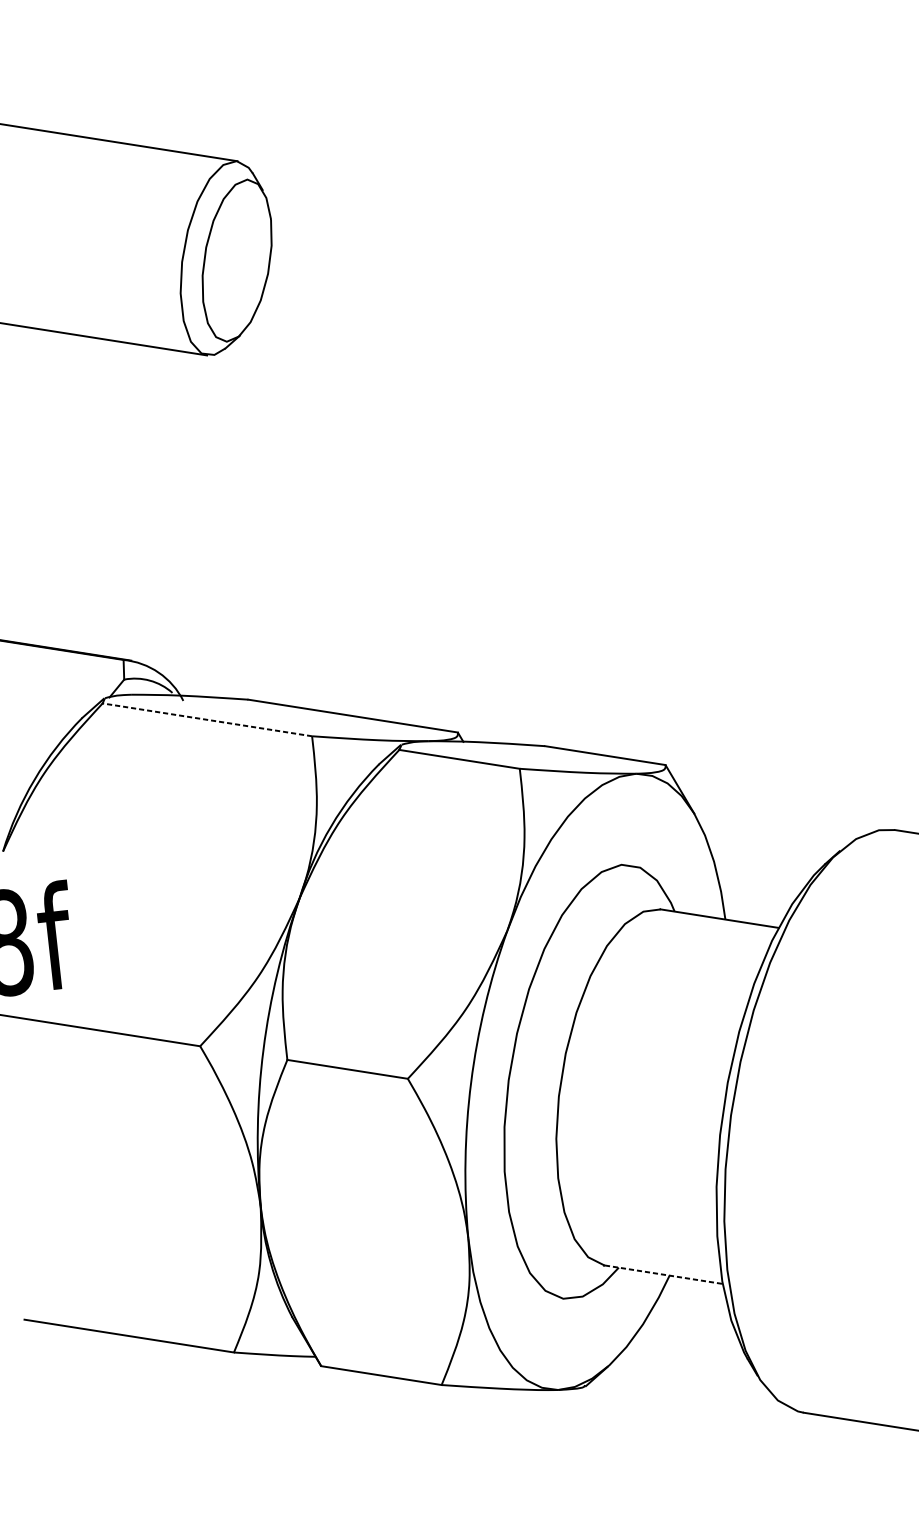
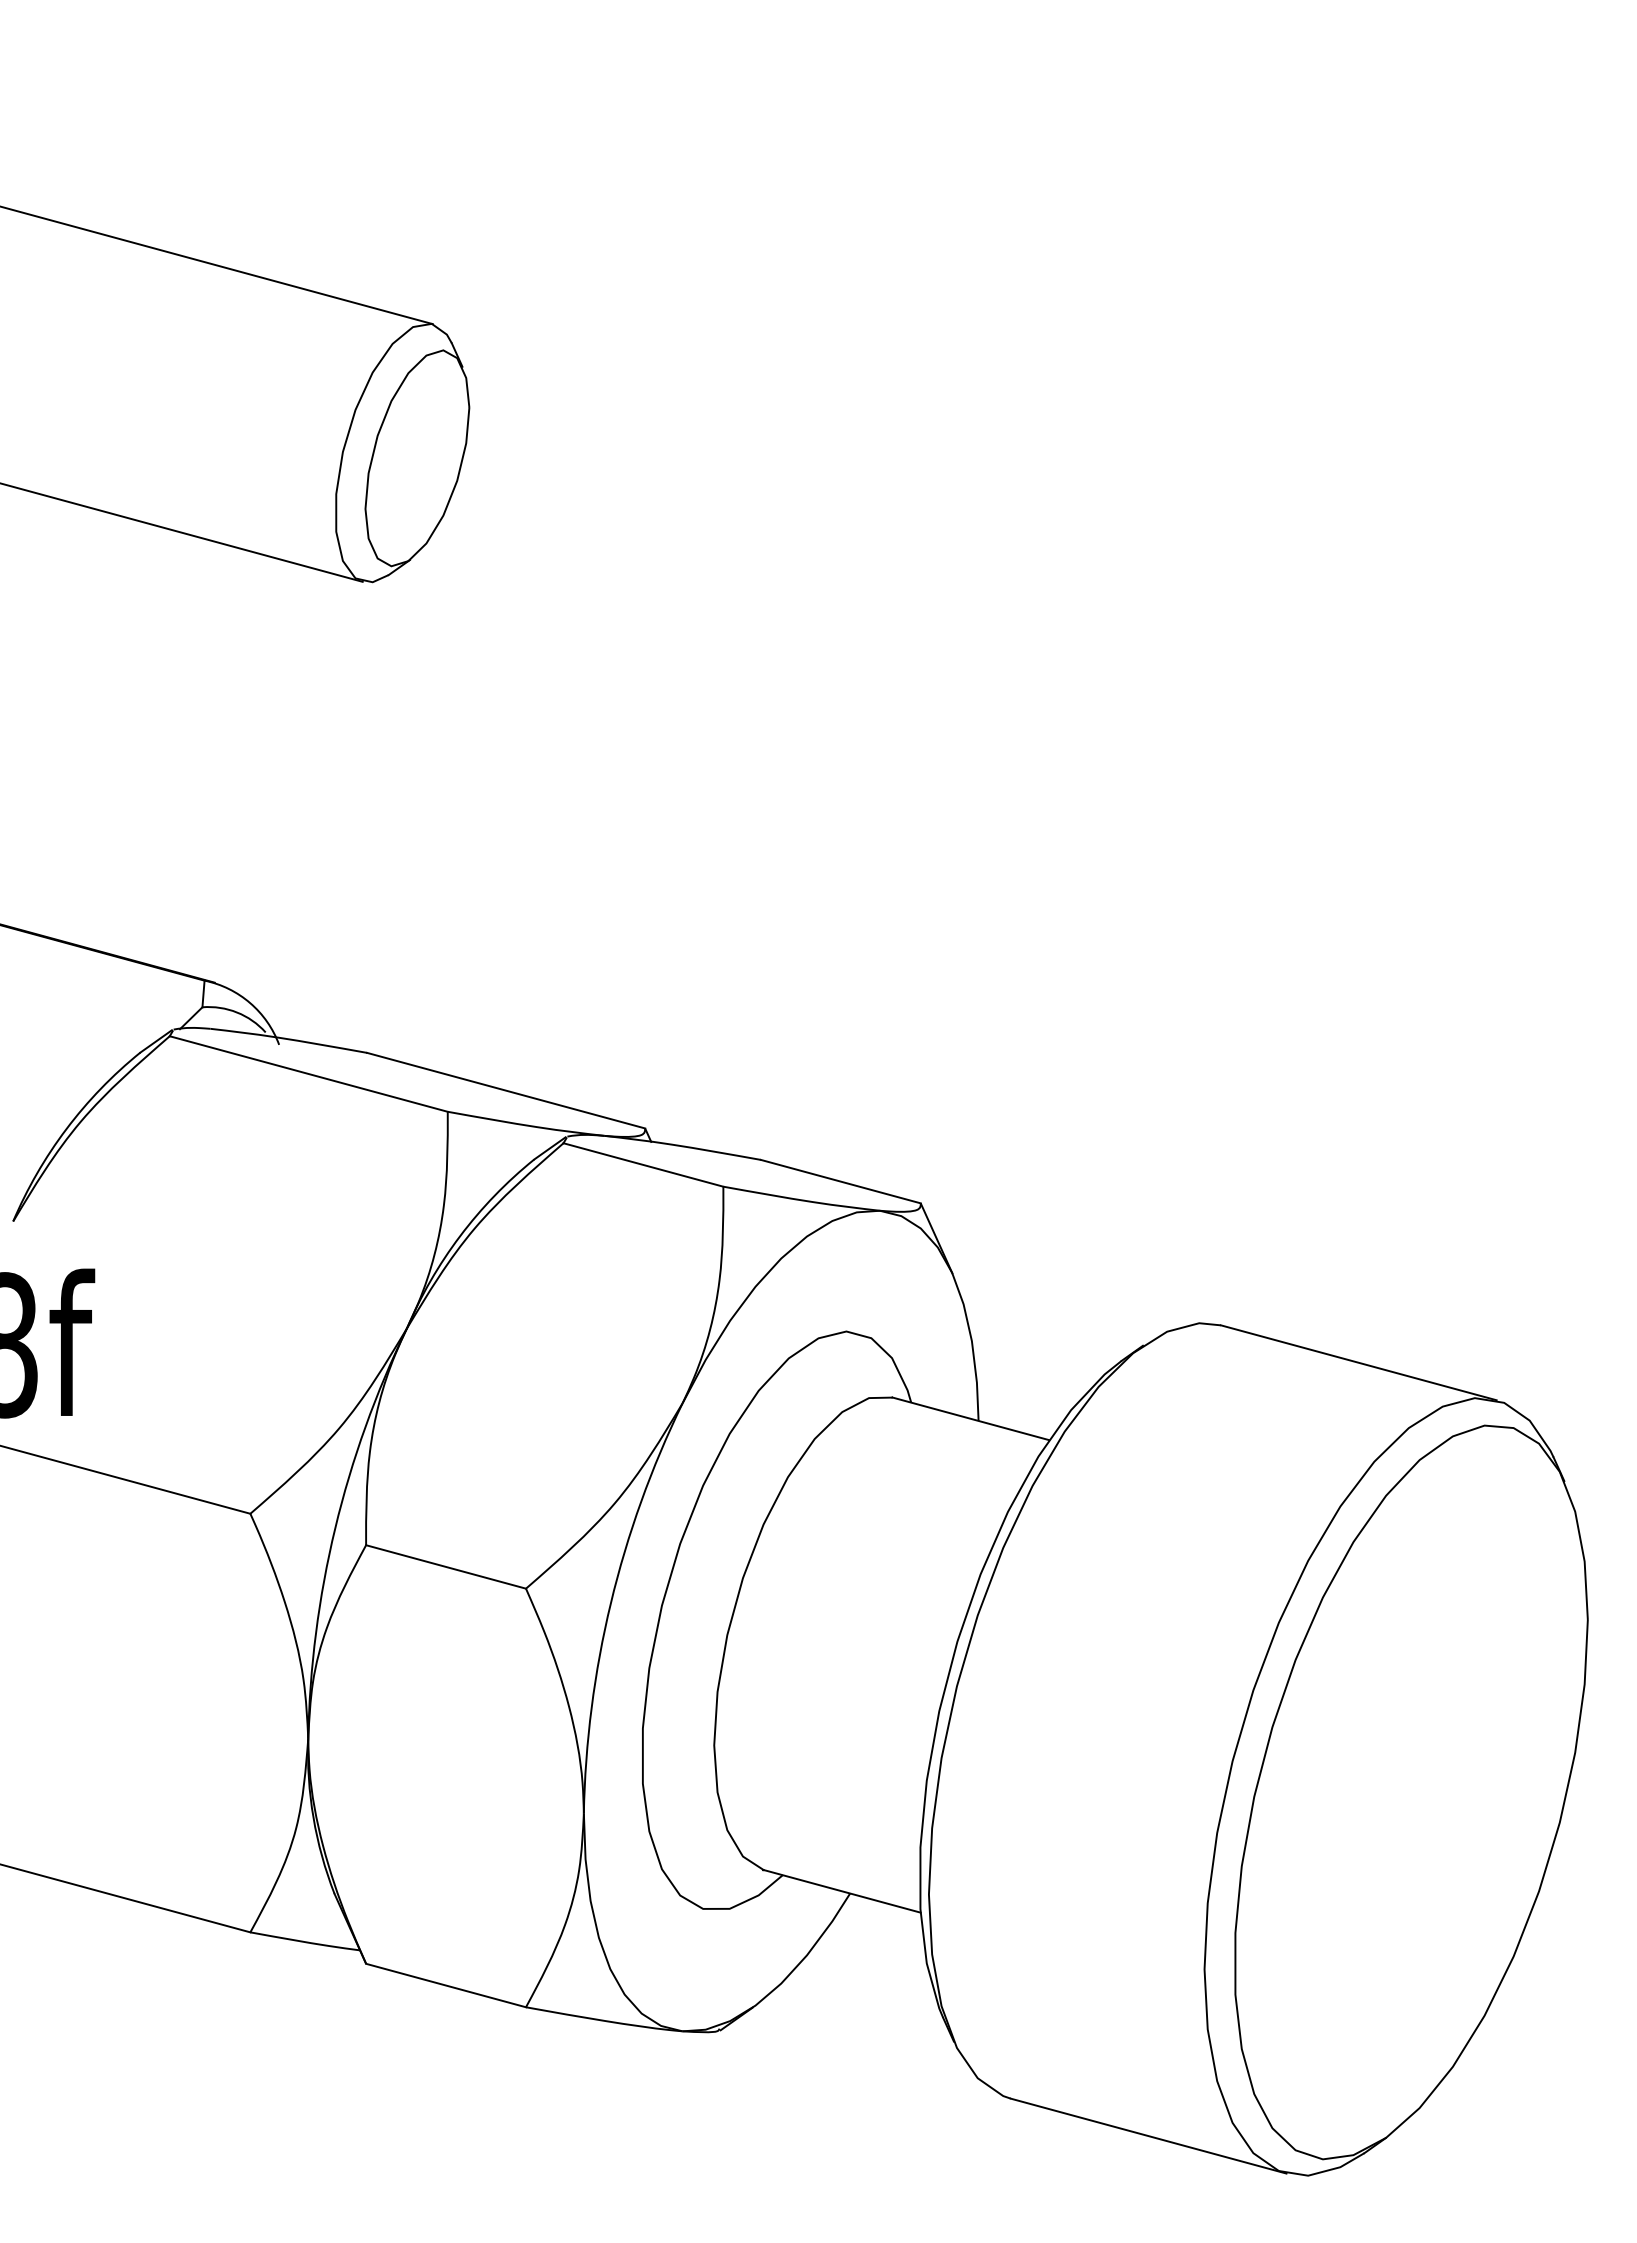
line: (207, 719) -> (308, 1073), dashed -> solid
line: (663, 1274) -> (842, 1891), dashed -> solid

